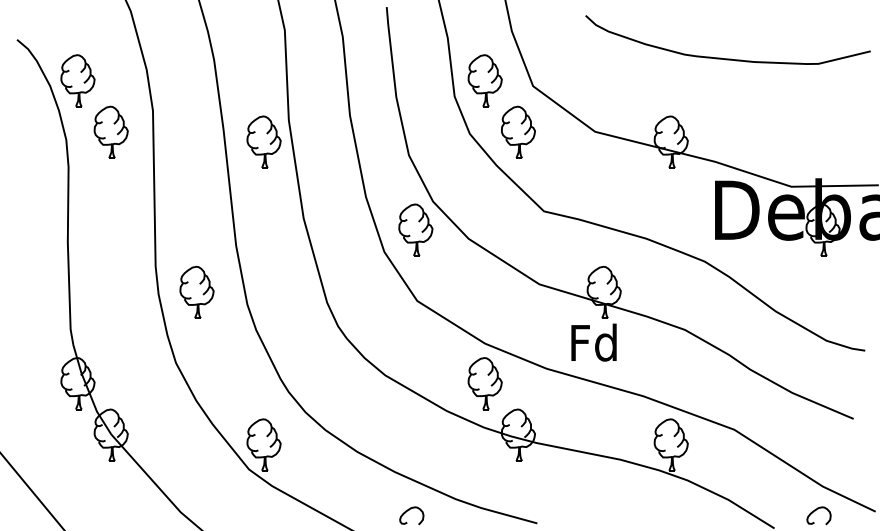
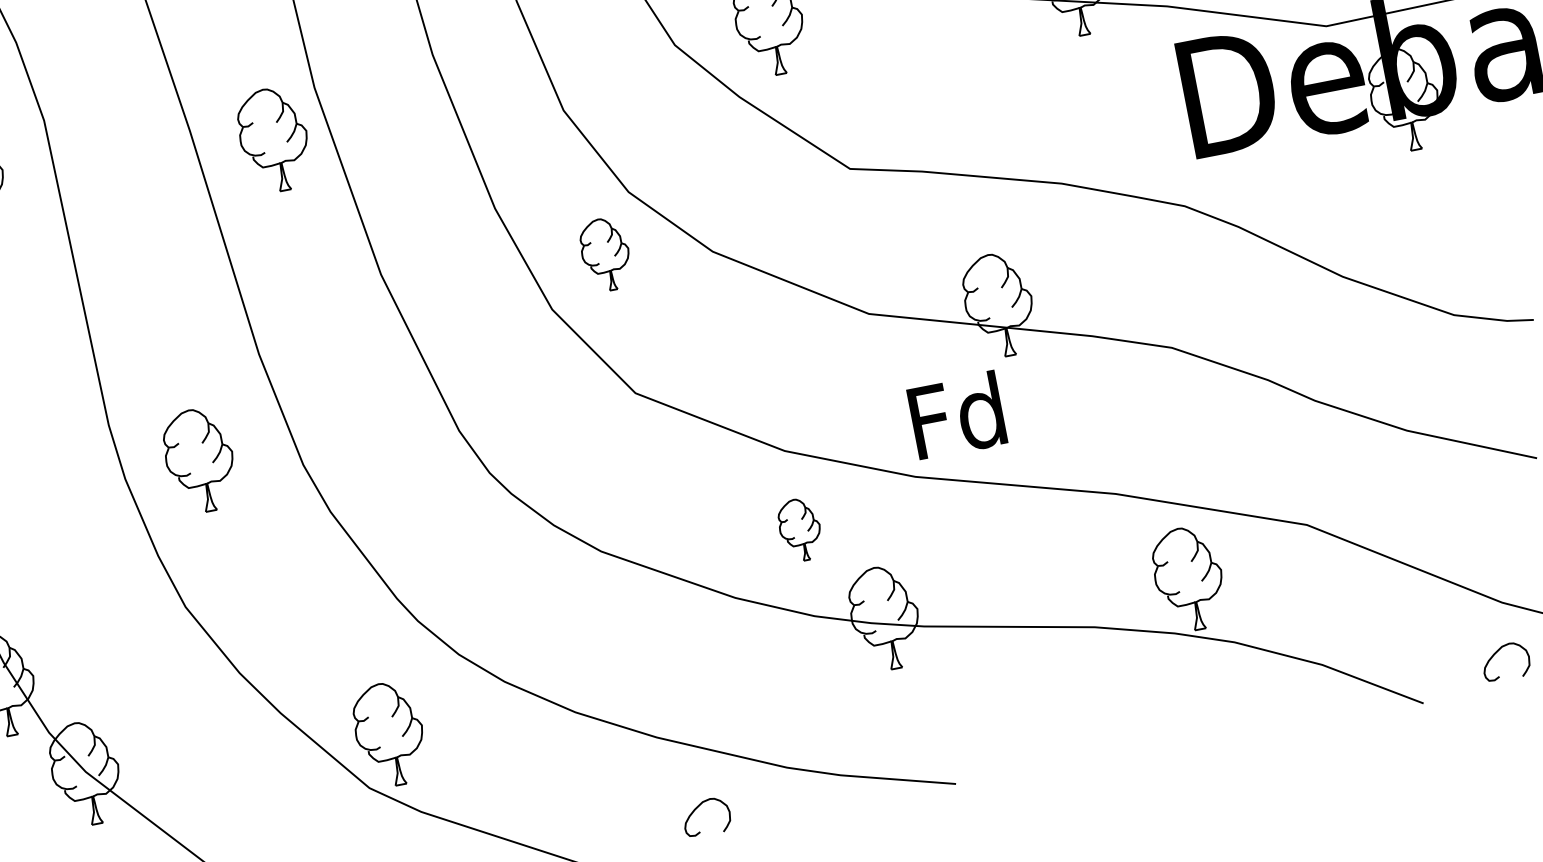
part: (415, 229) -> (604, 253), size x0.7
text: (593, 342) -> (956, 415), moved
part: (484, 383) -> (798, 529), size x0.6

